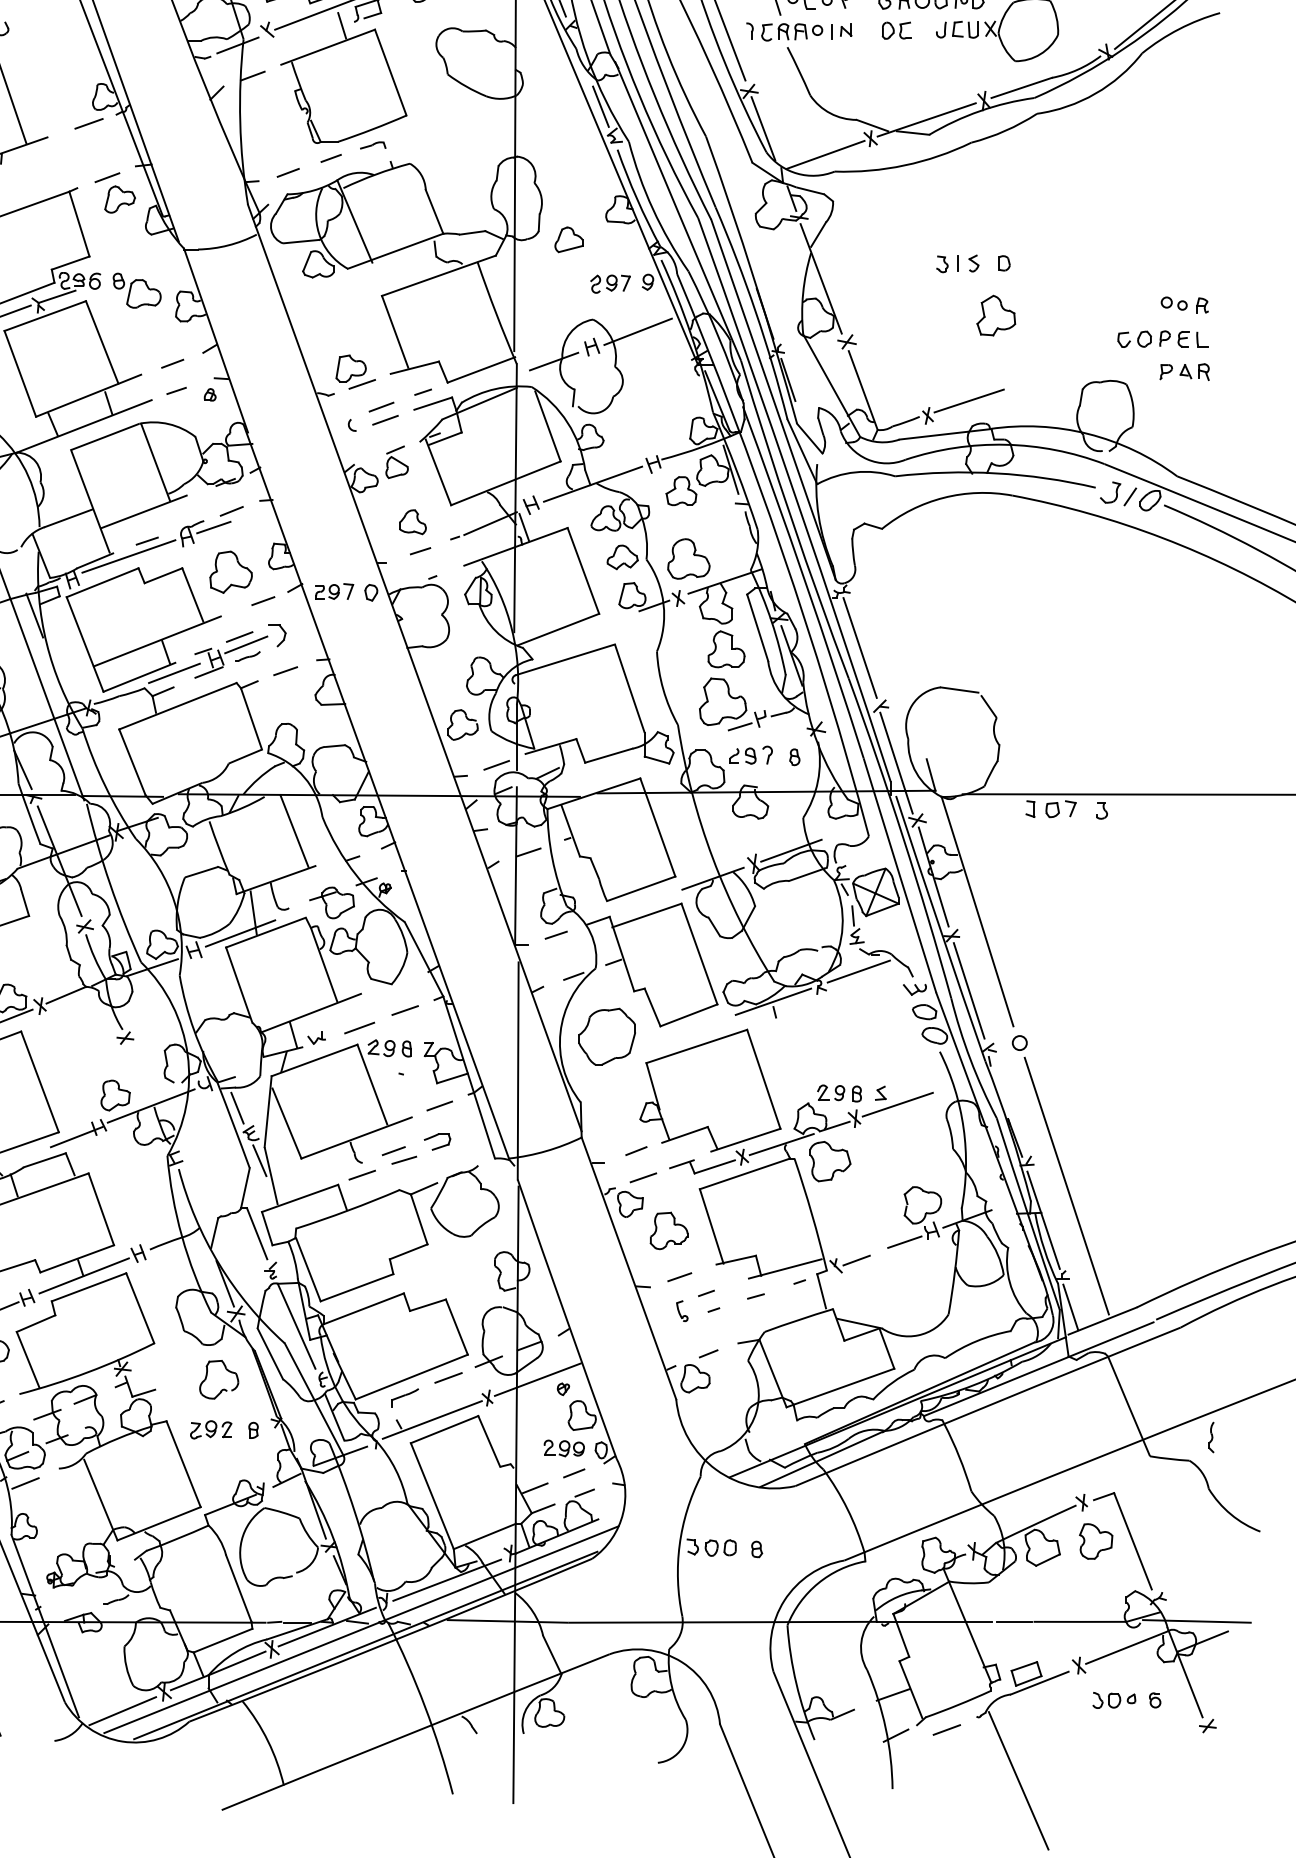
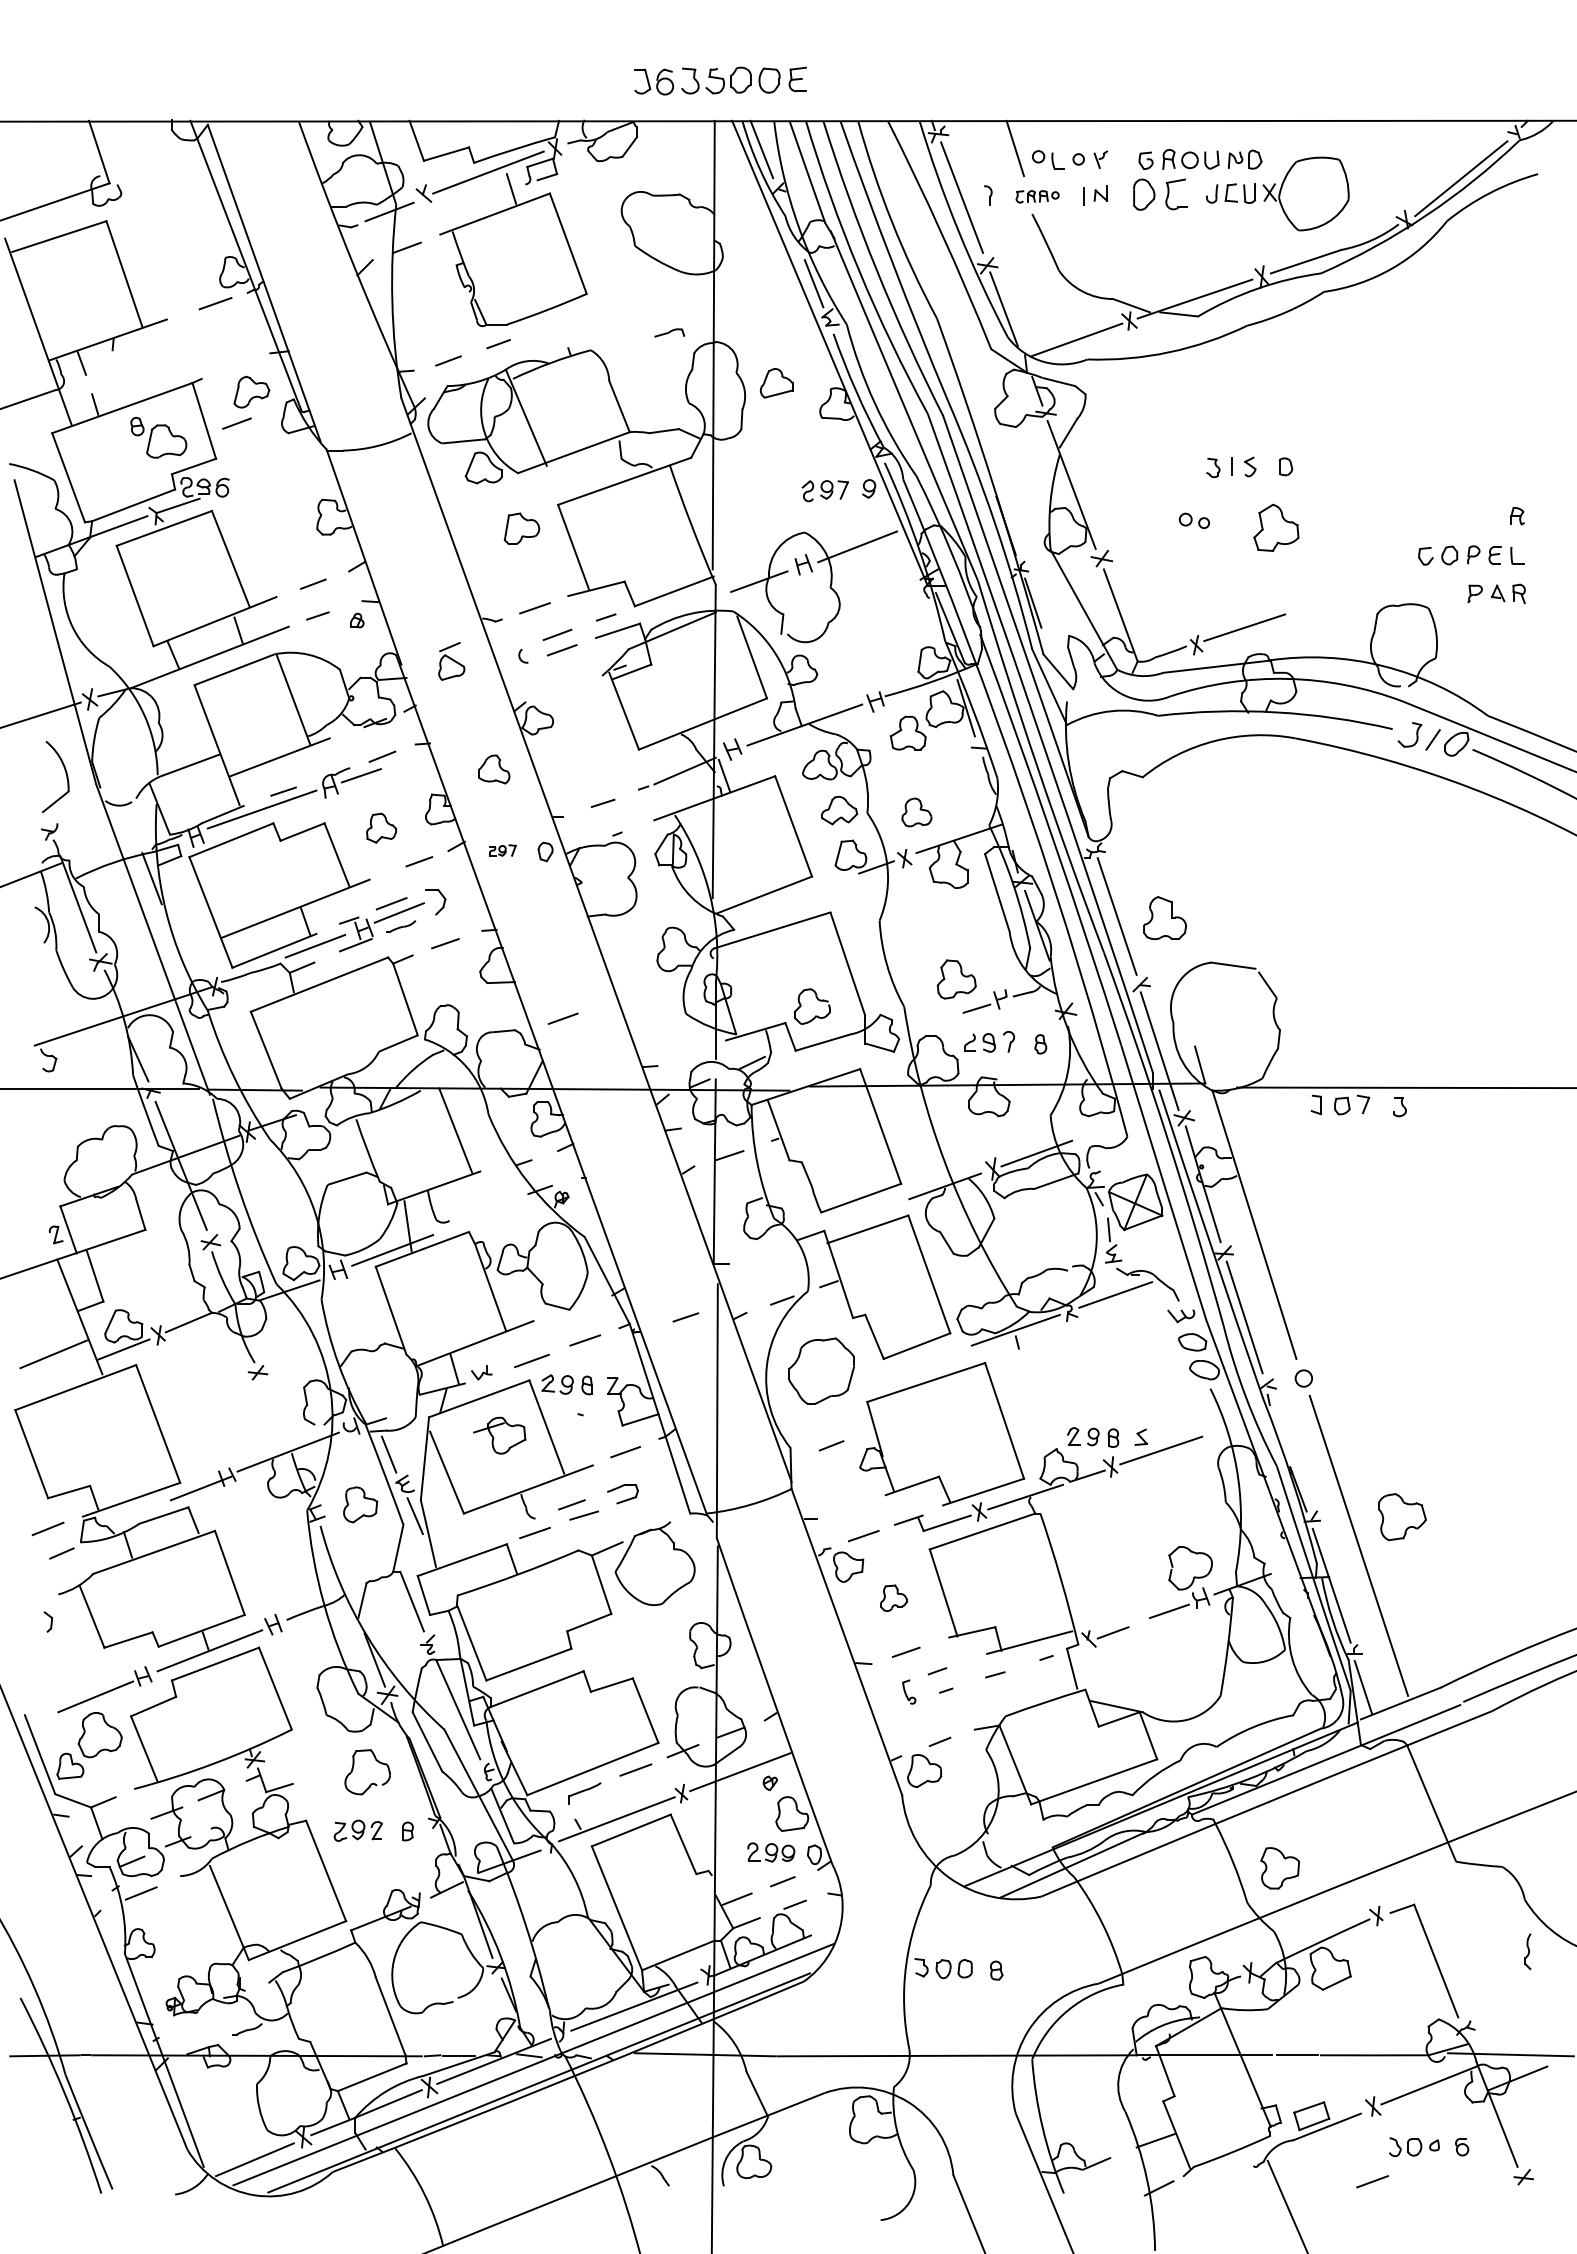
part: (896, 30) -> (1159, 194), size x1.6
part: (791, 32) -> (1037, 196), size x0.6
part: (372, 145) -> (669, 332), moved
line: (106, 177) -> (236, 423), moved
part: (568, 240) -> (776, 383), moved
part: (136, 290) -> (158, 437), moved
part: (1173, 303) -> (1193, 520), moved
part: (350, 368) -> (521, 528), moved
part: (396, 462) -> (451, 661), moved
part: (413, 522) -> (494, 769), moved
part: (688, 559) -> (916, 812), size x0.6
part: (230, 572) -> (381, 828), size x0.6
part: (334, 591) -> (502, 850), size x0.6
part: (726, 648) -> (1164, 917), moved
part: (722, 701) -> (956, 979), size x0.7
part: (467, 719) -> (818, 1000), moved
line: (496, 765) -> (562, 1018), moved
part: (331, 902) -> (499, 1435), moved
line: (555, 935) -> (685, 1317), moved
part: (115, 1095) -> (360, 1504), moved
line: (636, 1150) -> (831, 1445), moved
part: (830, 1161) -> (1402, 1517), moved
part: (668, 1231) -> (893, 1598), size x0.6
part: (1211, 1437) -> (1527, 1951), moved
part: (1096, 1541) -> (1280, 1868), moved
line: (946, 1729) -> (1372, 2181), moved

